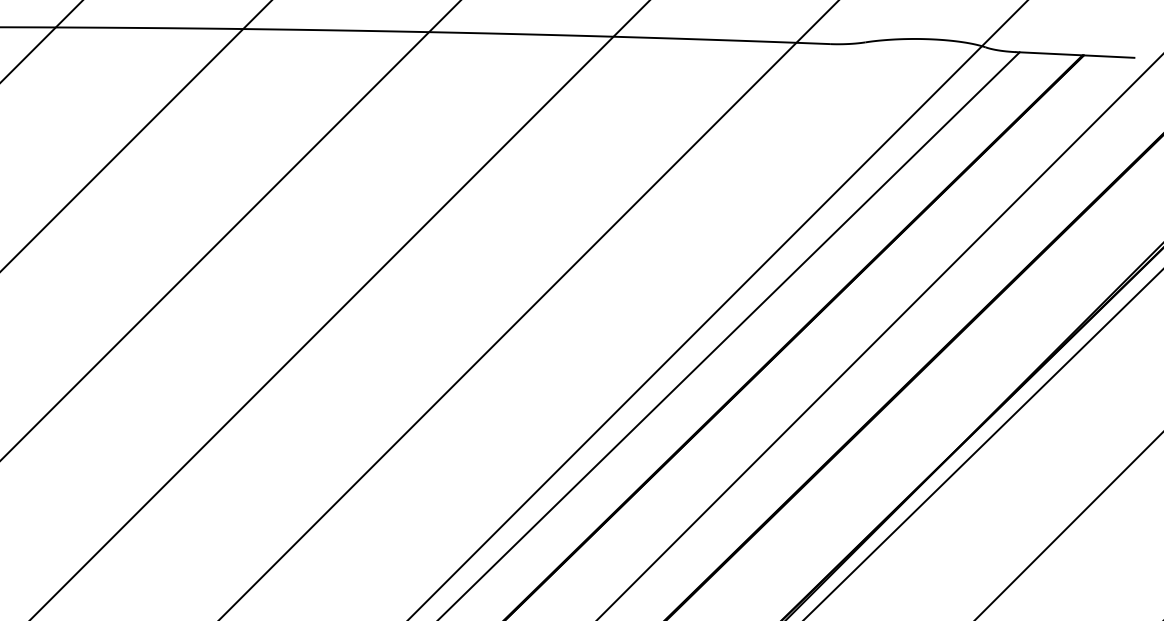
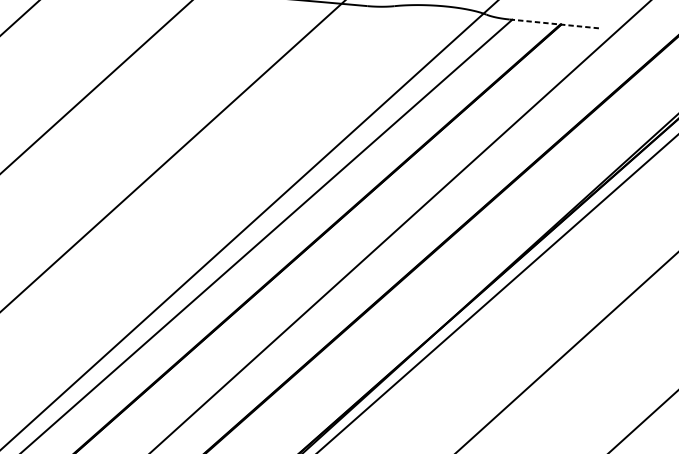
line: (1075, 55) -> (554, 24), solid -> dashed

